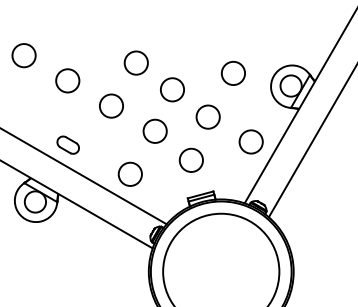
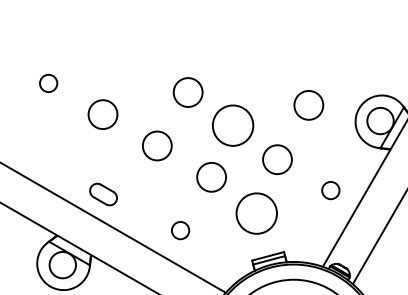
circle: (23, 55) -> (47, 83), size x0.6
circle: (172, 89) -> (233, 125), size x1.4
circle: (250, 141) -> (330, 189), size x0.6
circle: (190, 159) -> (255, 212), size x1.4
circle: (129, 173) -> (179, 229), size x0.6

